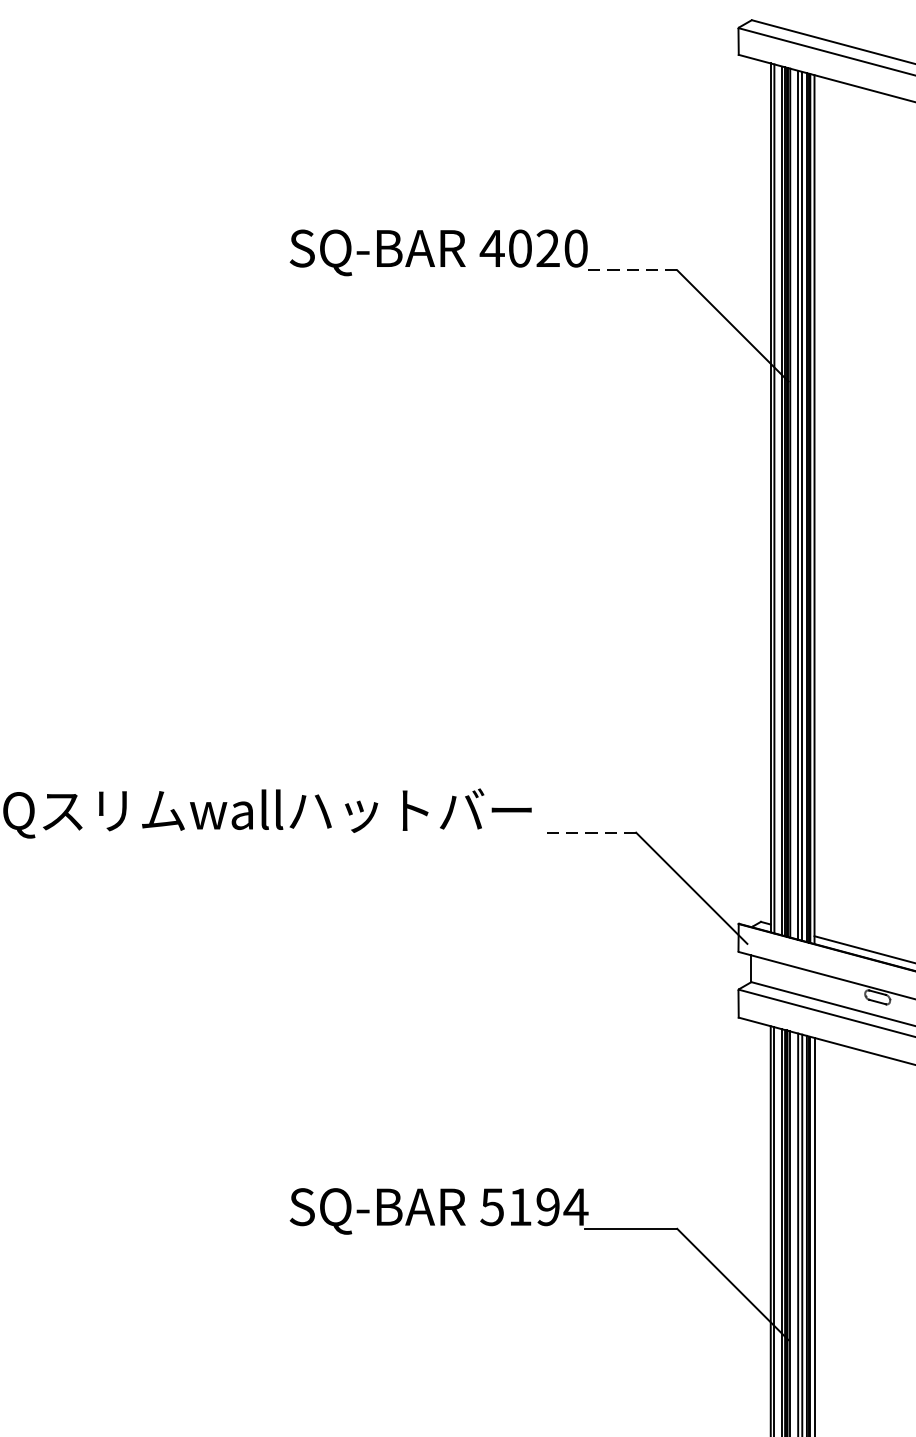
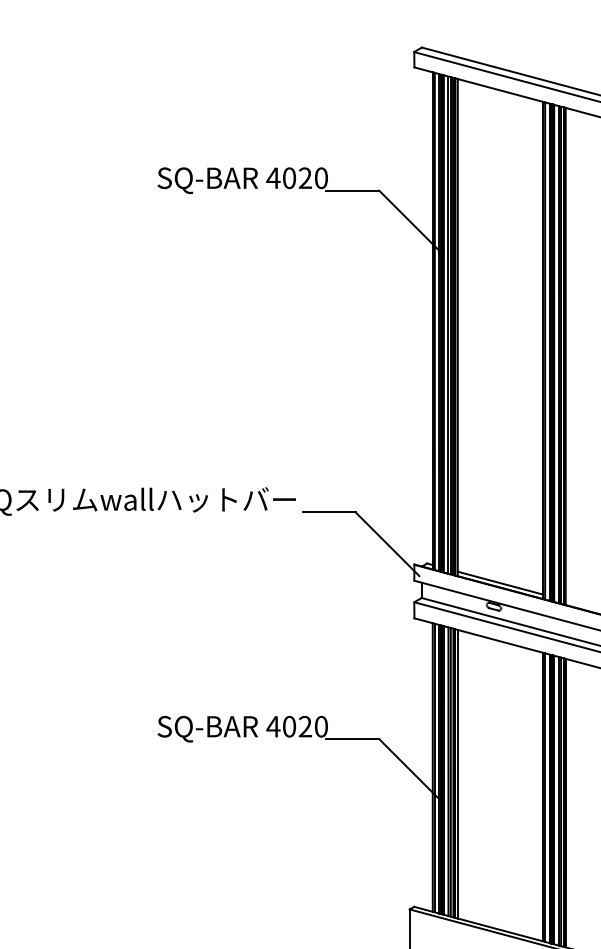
line: (630, 269) -> (352, 190), dashed -> solid
line: (588, 832) -> (328, 512), dashed -> solid
text: (534, 1206) -> (297, 726), 5194 -> 4020

